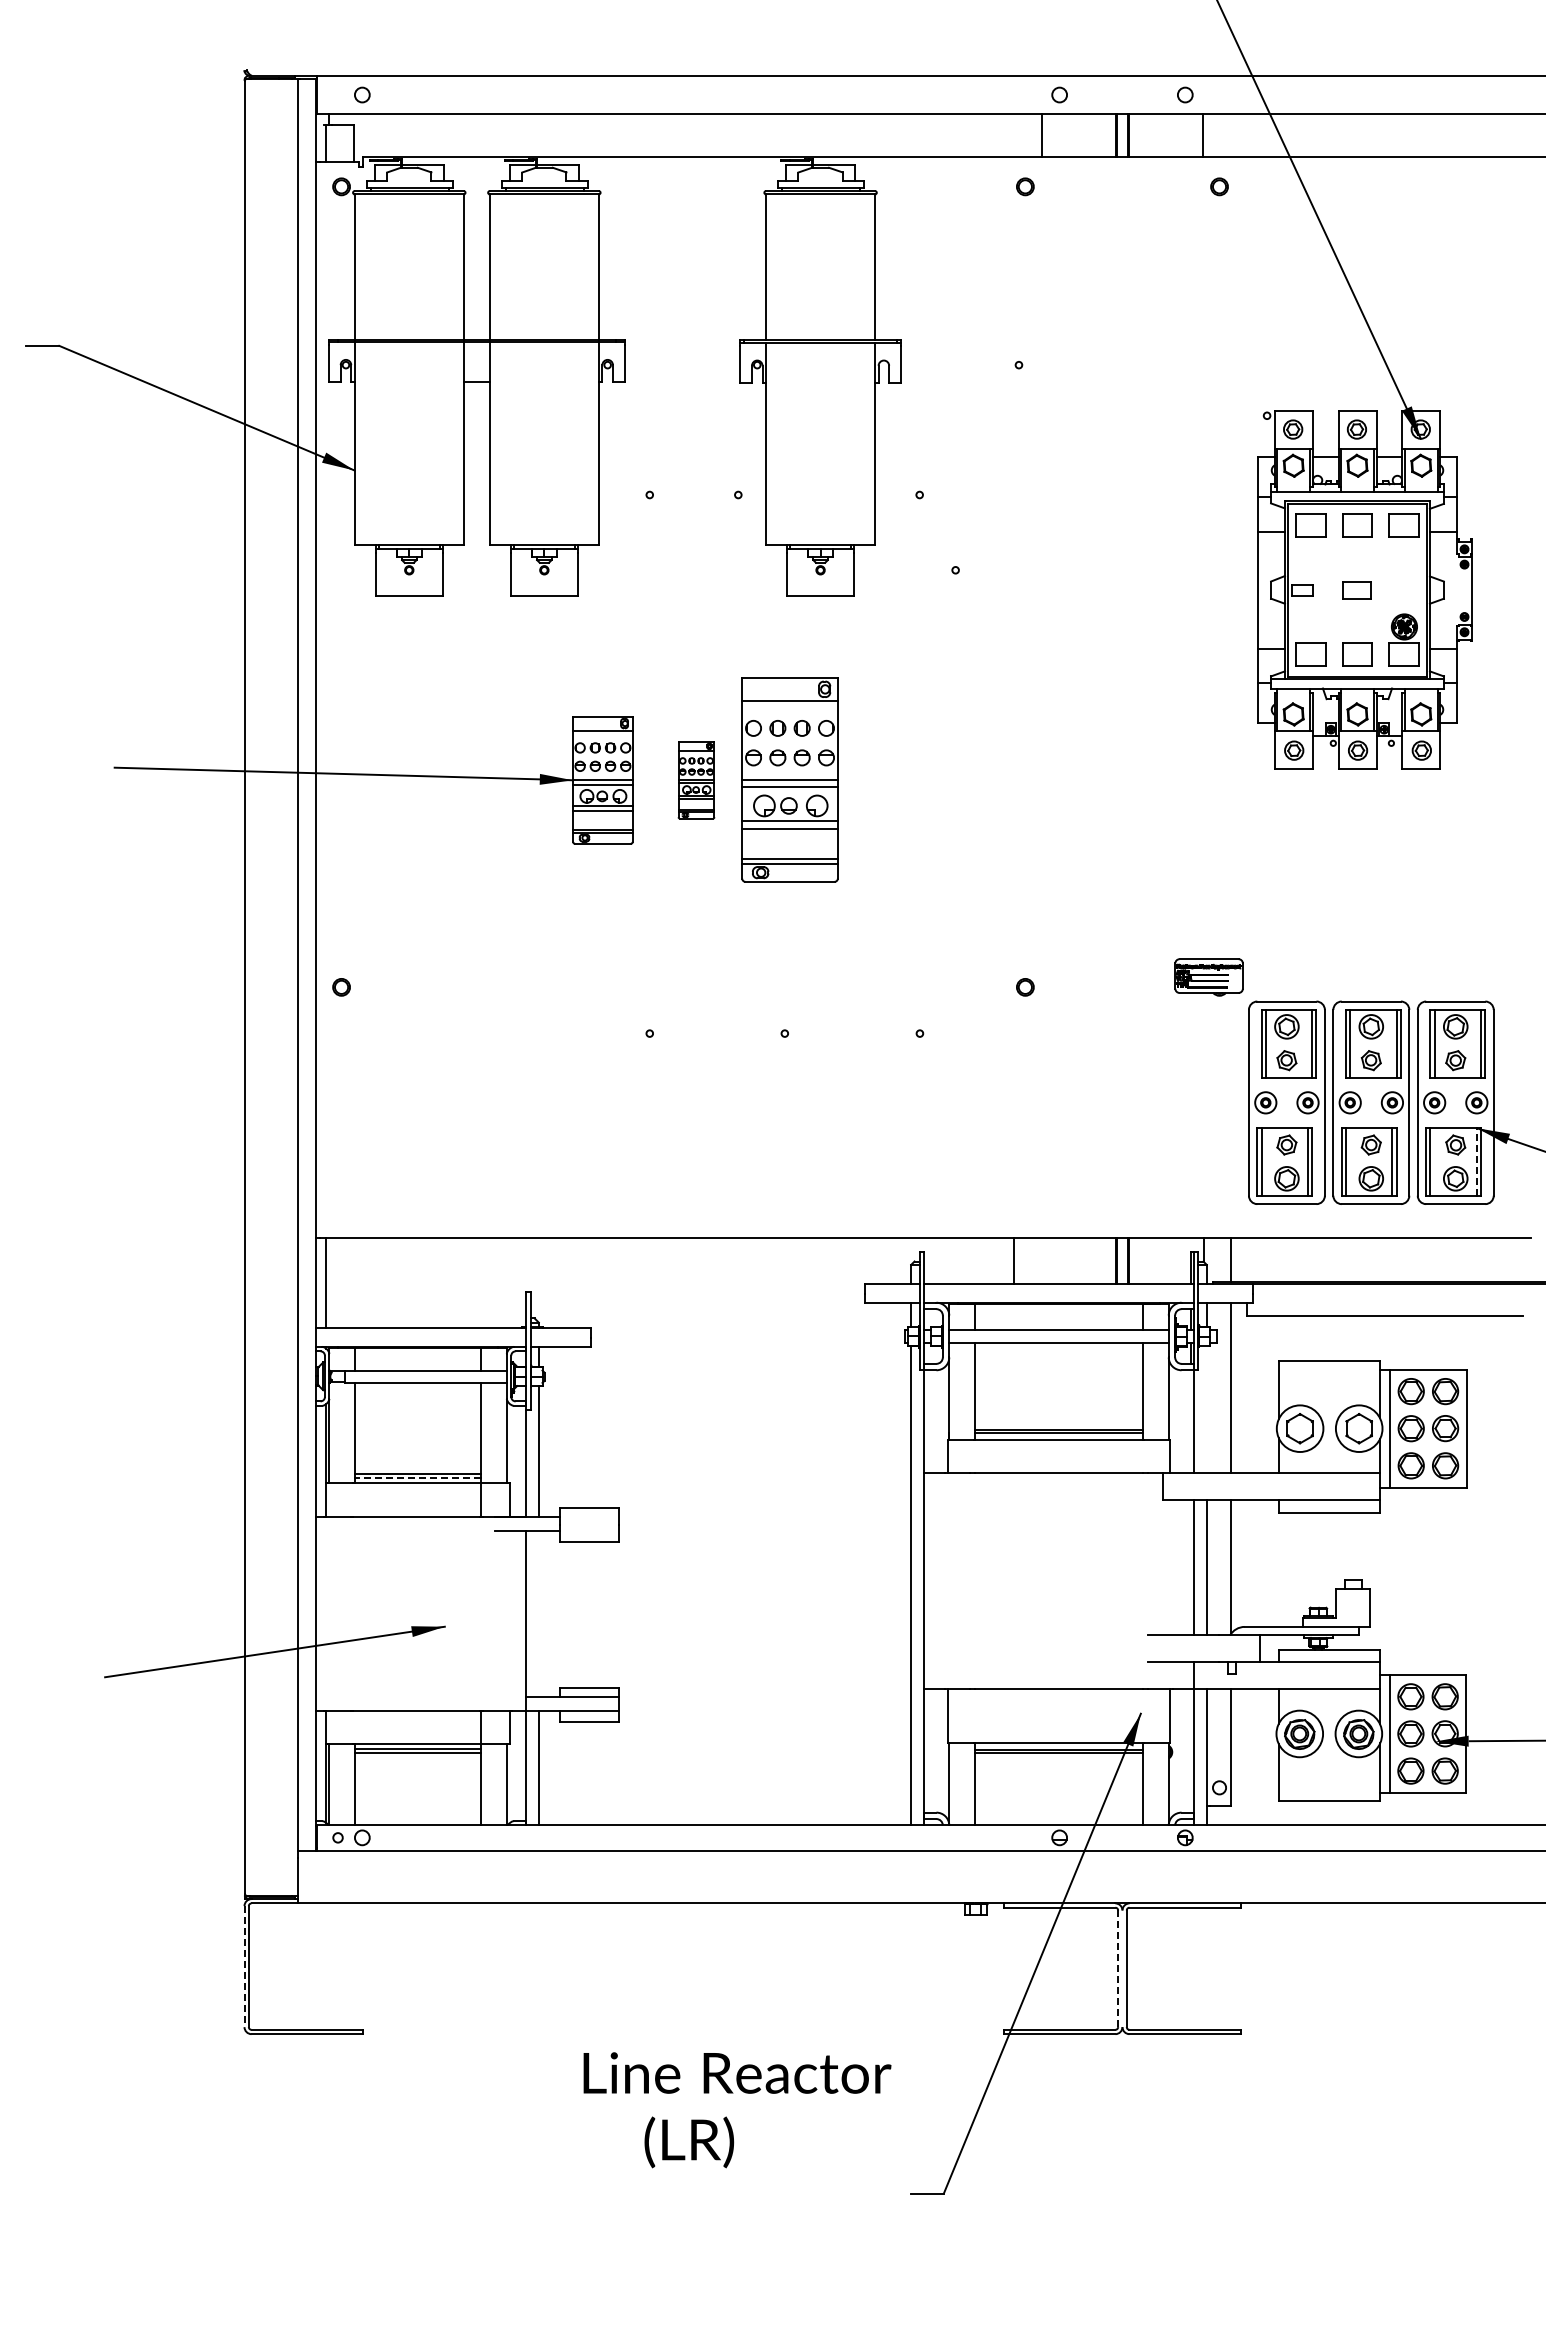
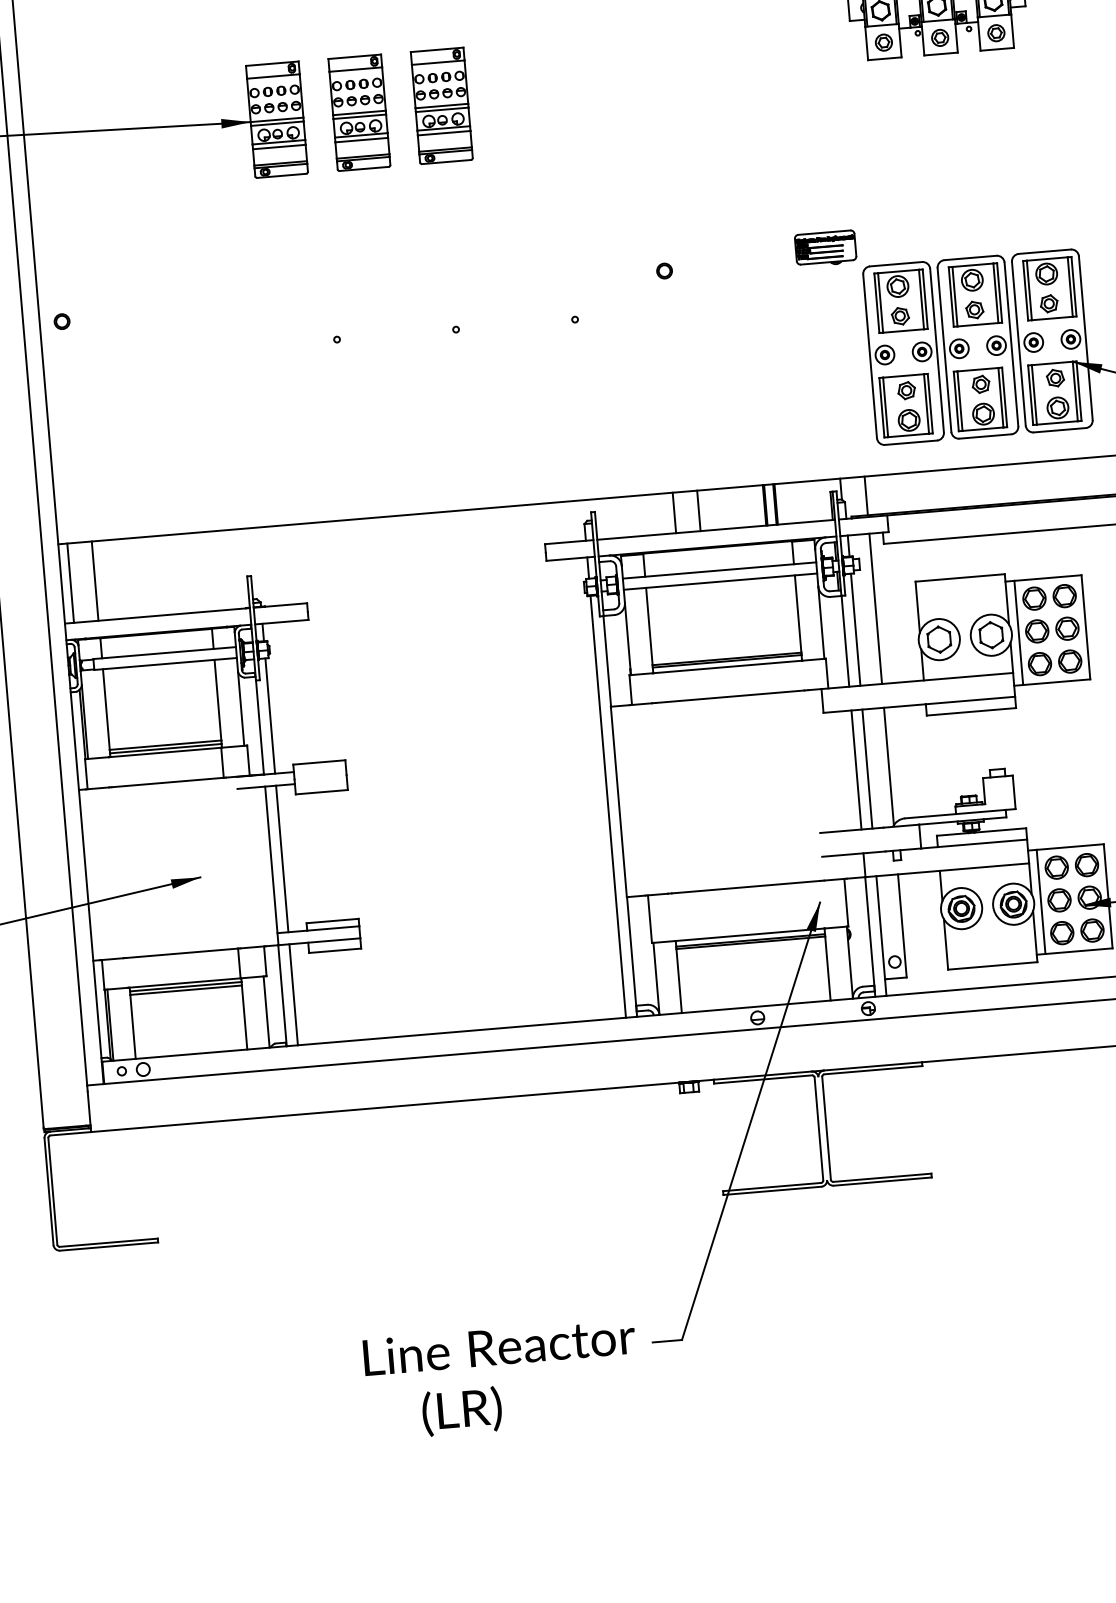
part: (696, 780) -> (359, 113), size x1.67
part: (789, 780) -> (441, 106), size x0.62
line: (1476, 1161) -> (1074, 391), dashed -> solid
line: (1041, 1260) -> (699, 510), added
line: (354, 1282) -> (95, 580), added
line: (1206, 1409) -> (855, 629), added
line: (417, 1478) -> (165, 748), dashed -> solid
line: (538, 1613) -> (281, 858), added
line: (244, 1966) -> (49, 1191), dashed -> solid
line: (1118, 1968) -> (819, 1128), dashed -> solid
text: (737, 2110) -> (502, 1379), moved

